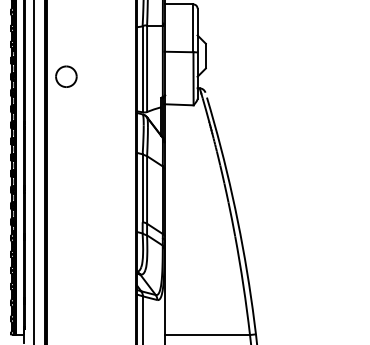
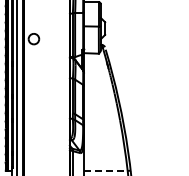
line: (206, 334) -> (105, 170), solid -> dashed

